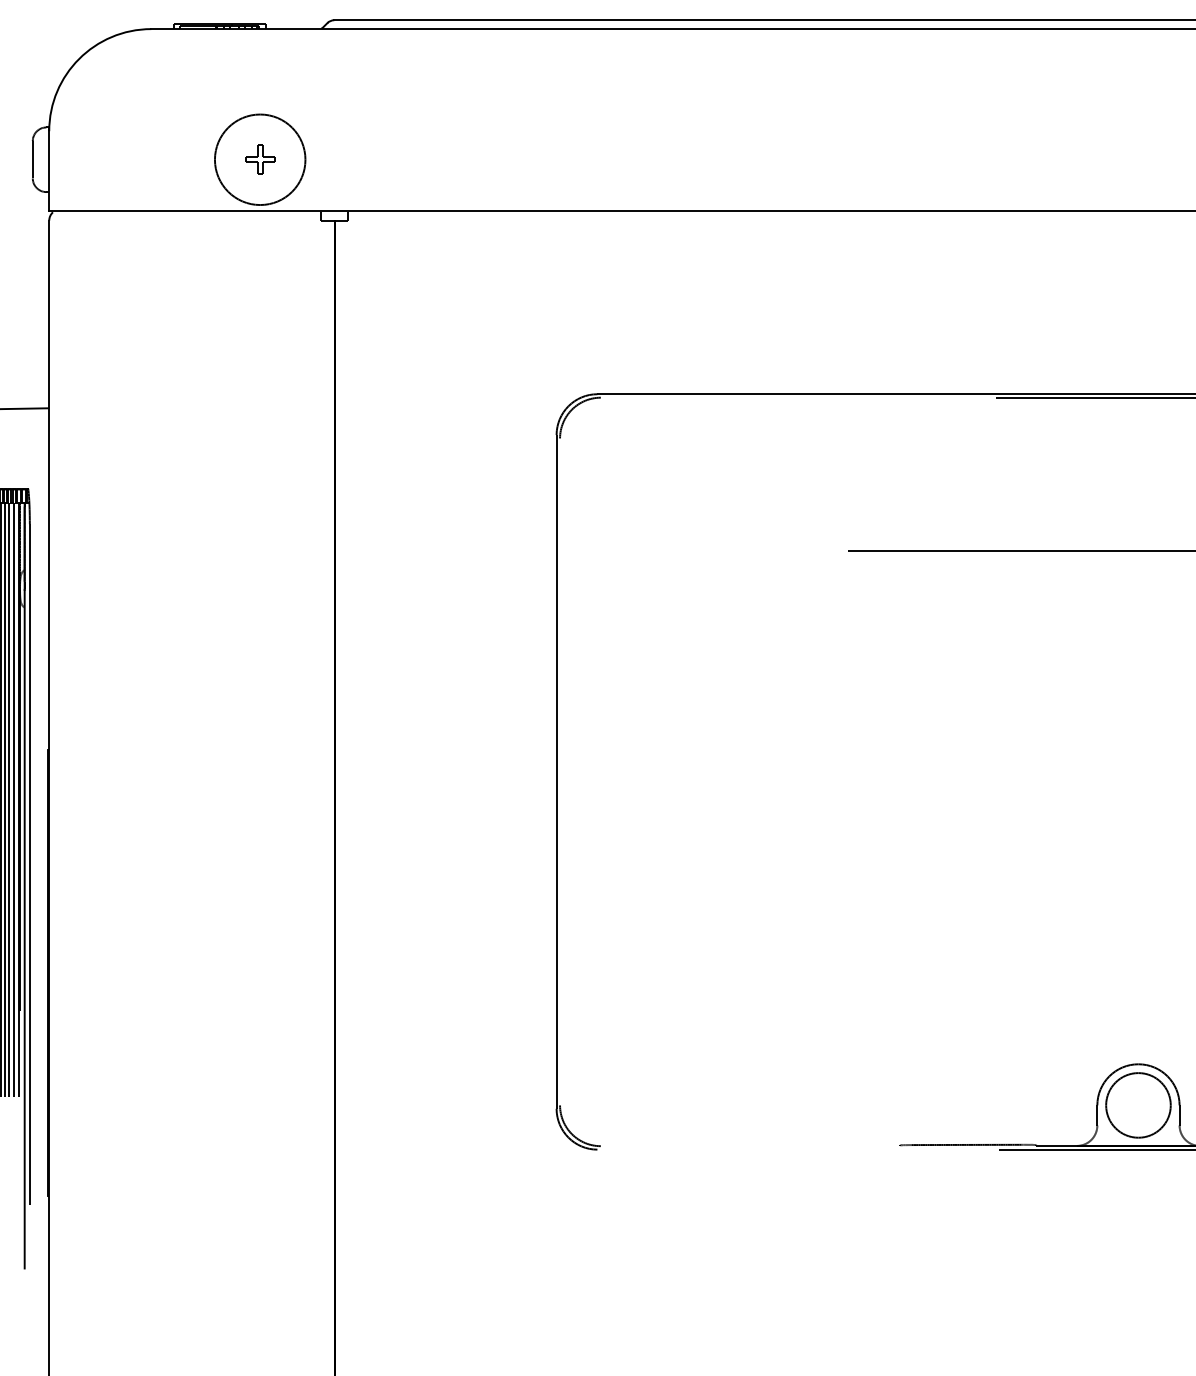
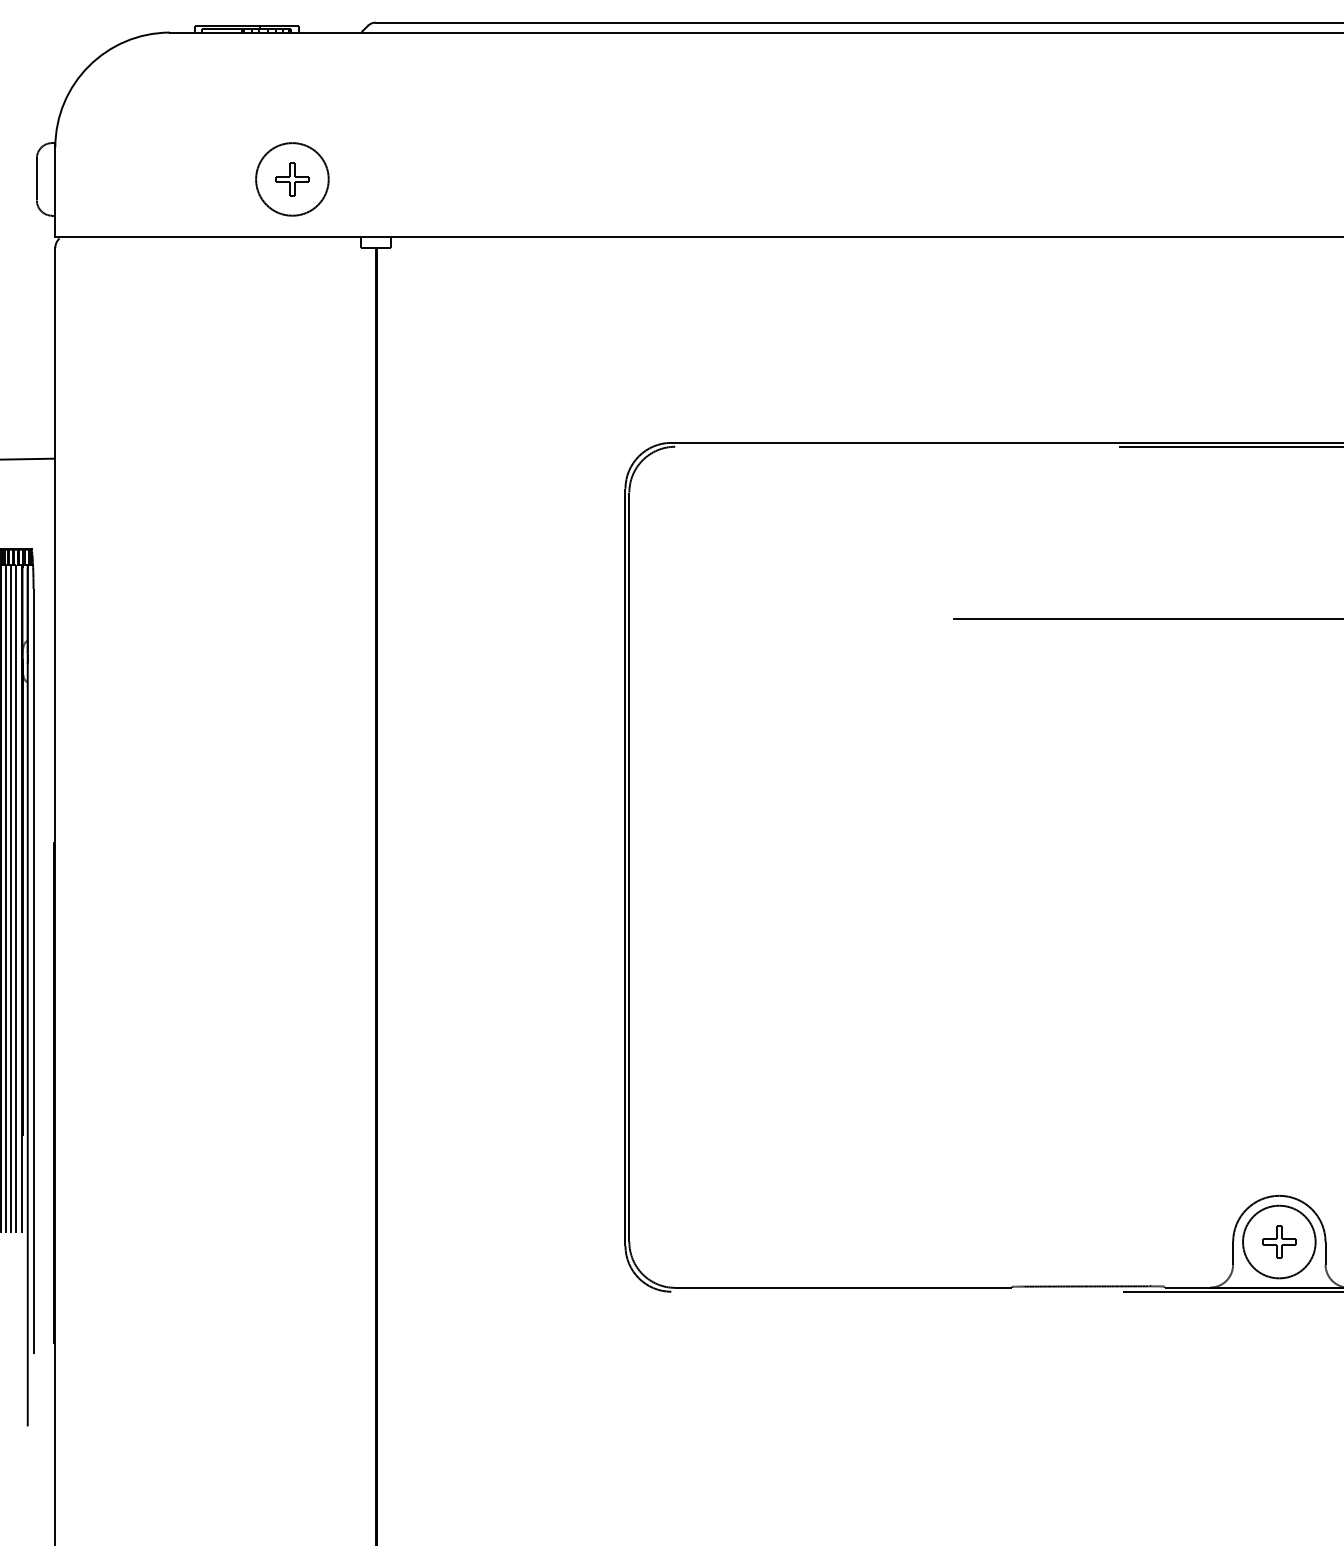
circle: (260, 159) -> (292, 179), size x0.71
line: (560, 772) -> (629, 867), added
part: (1138, 1104) -> (1279, 1241), added
line: (750, 1145) -> (843, 1287), added

